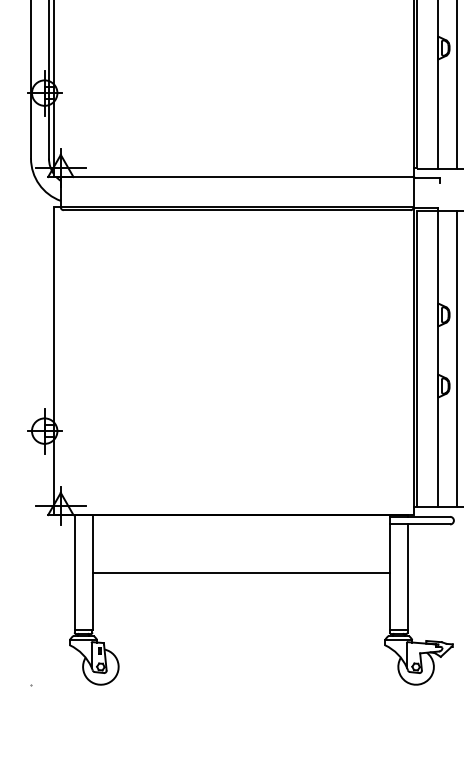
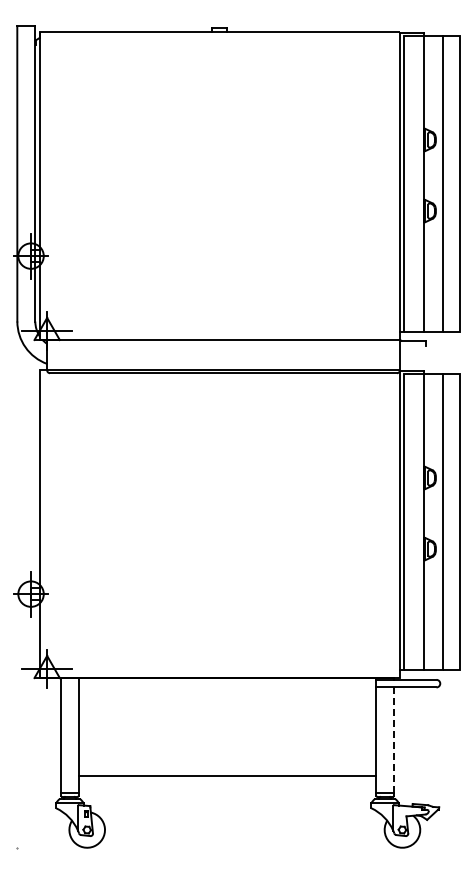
line: (241, 573) -> (227, 776), moved
line: (408, 577) -> (394, 740), solid -> dashed

